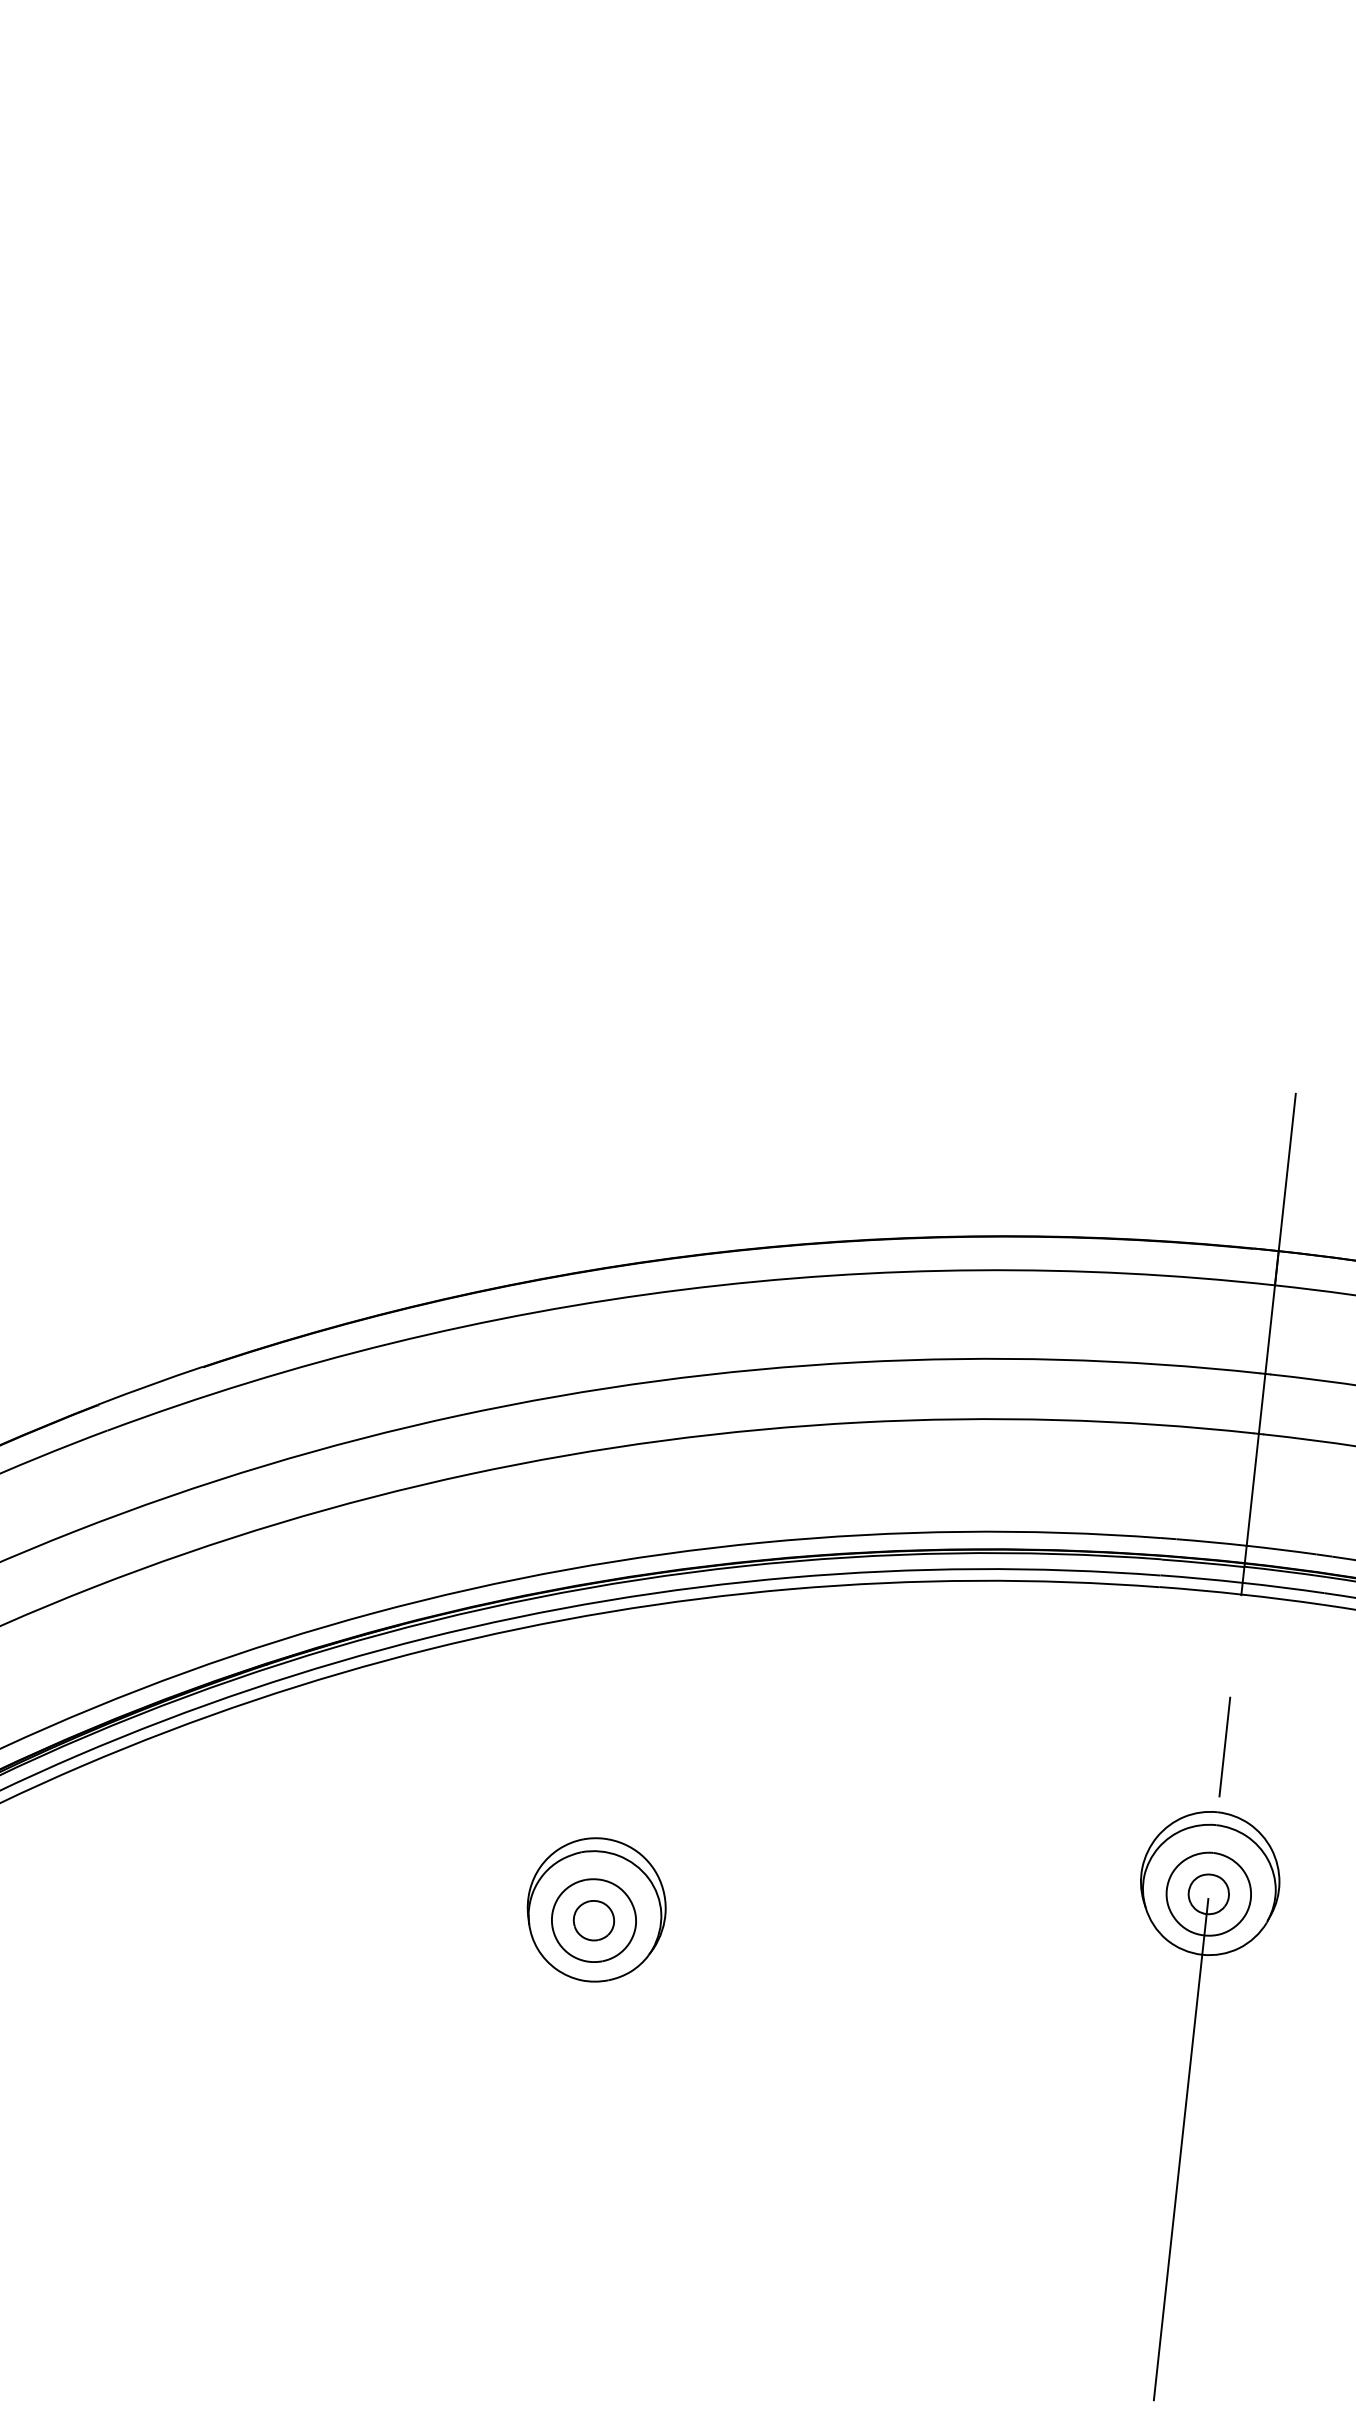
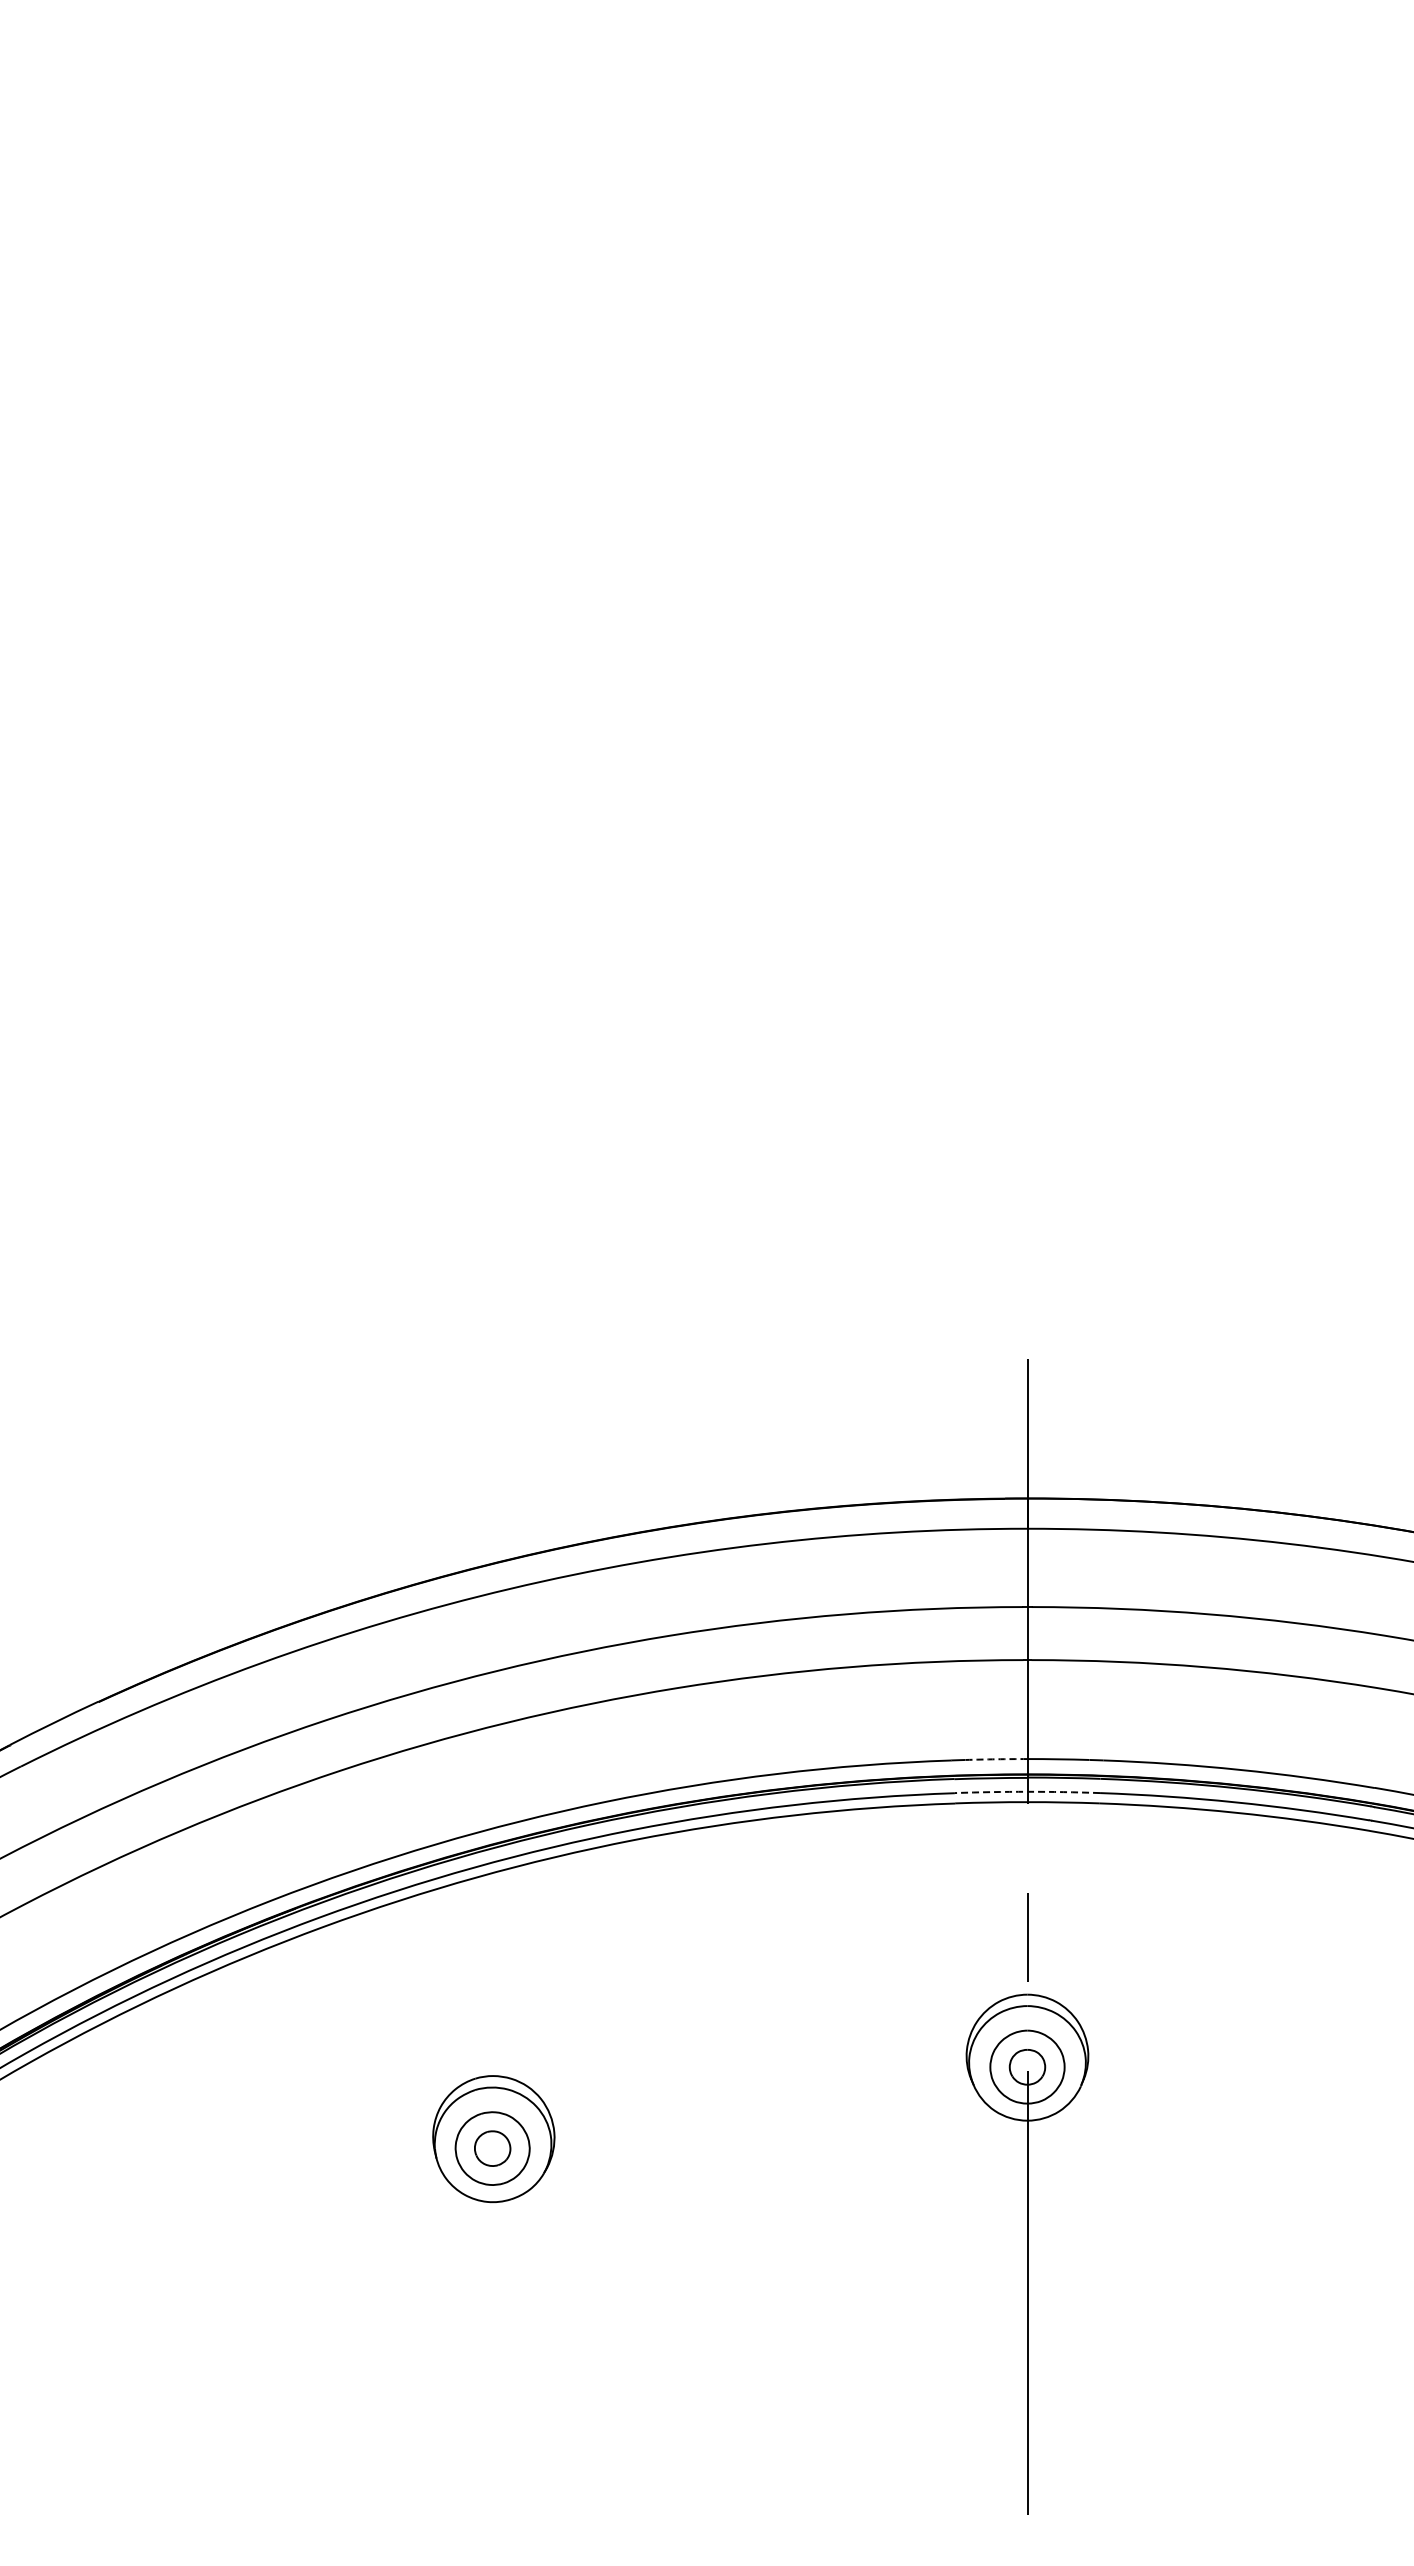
arc: (1211, 1542) -> (996, 1759), solid -> dashed
arc: (1242, 1582) -> (1027, 1791), solid -> dashed

